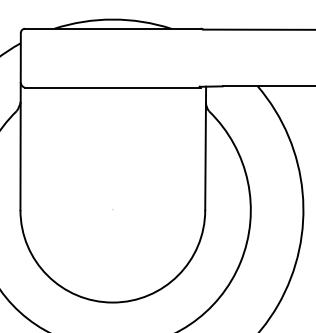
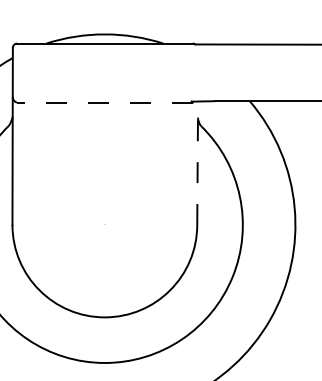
line: (112, 87) -> (104, 102), solid -> dashed
line: (205, 148) -> (197, 163), solid -> dashed

